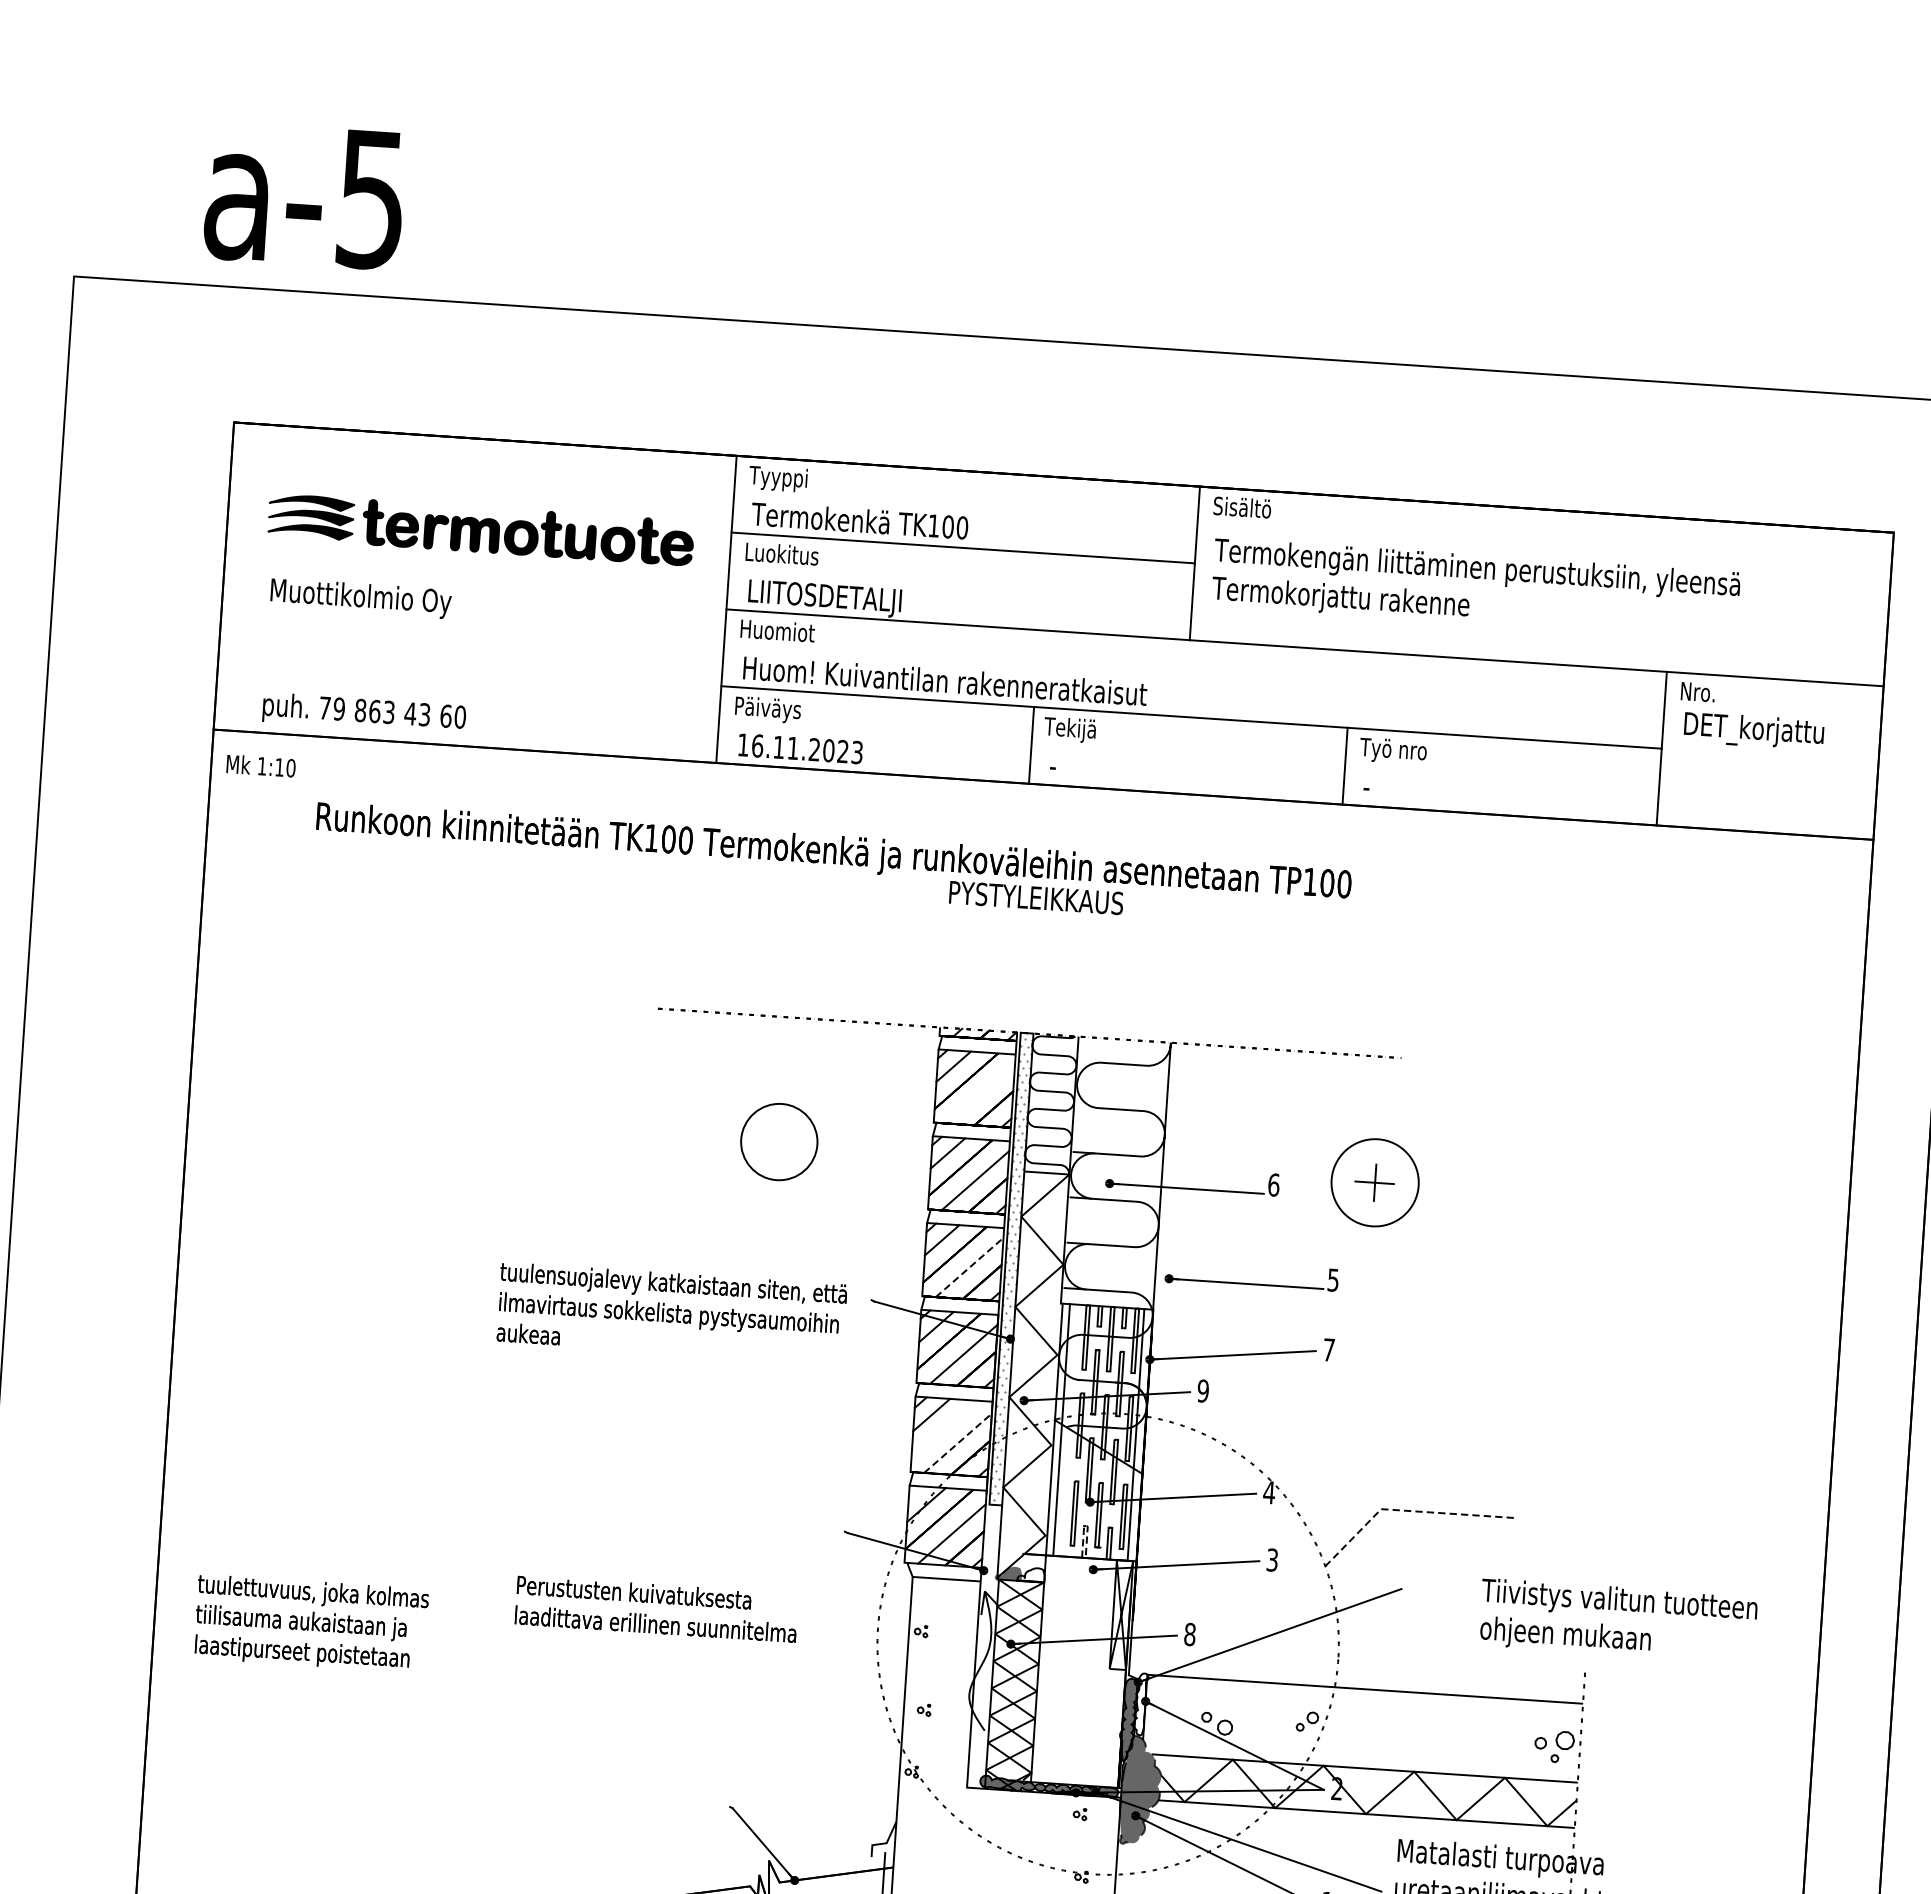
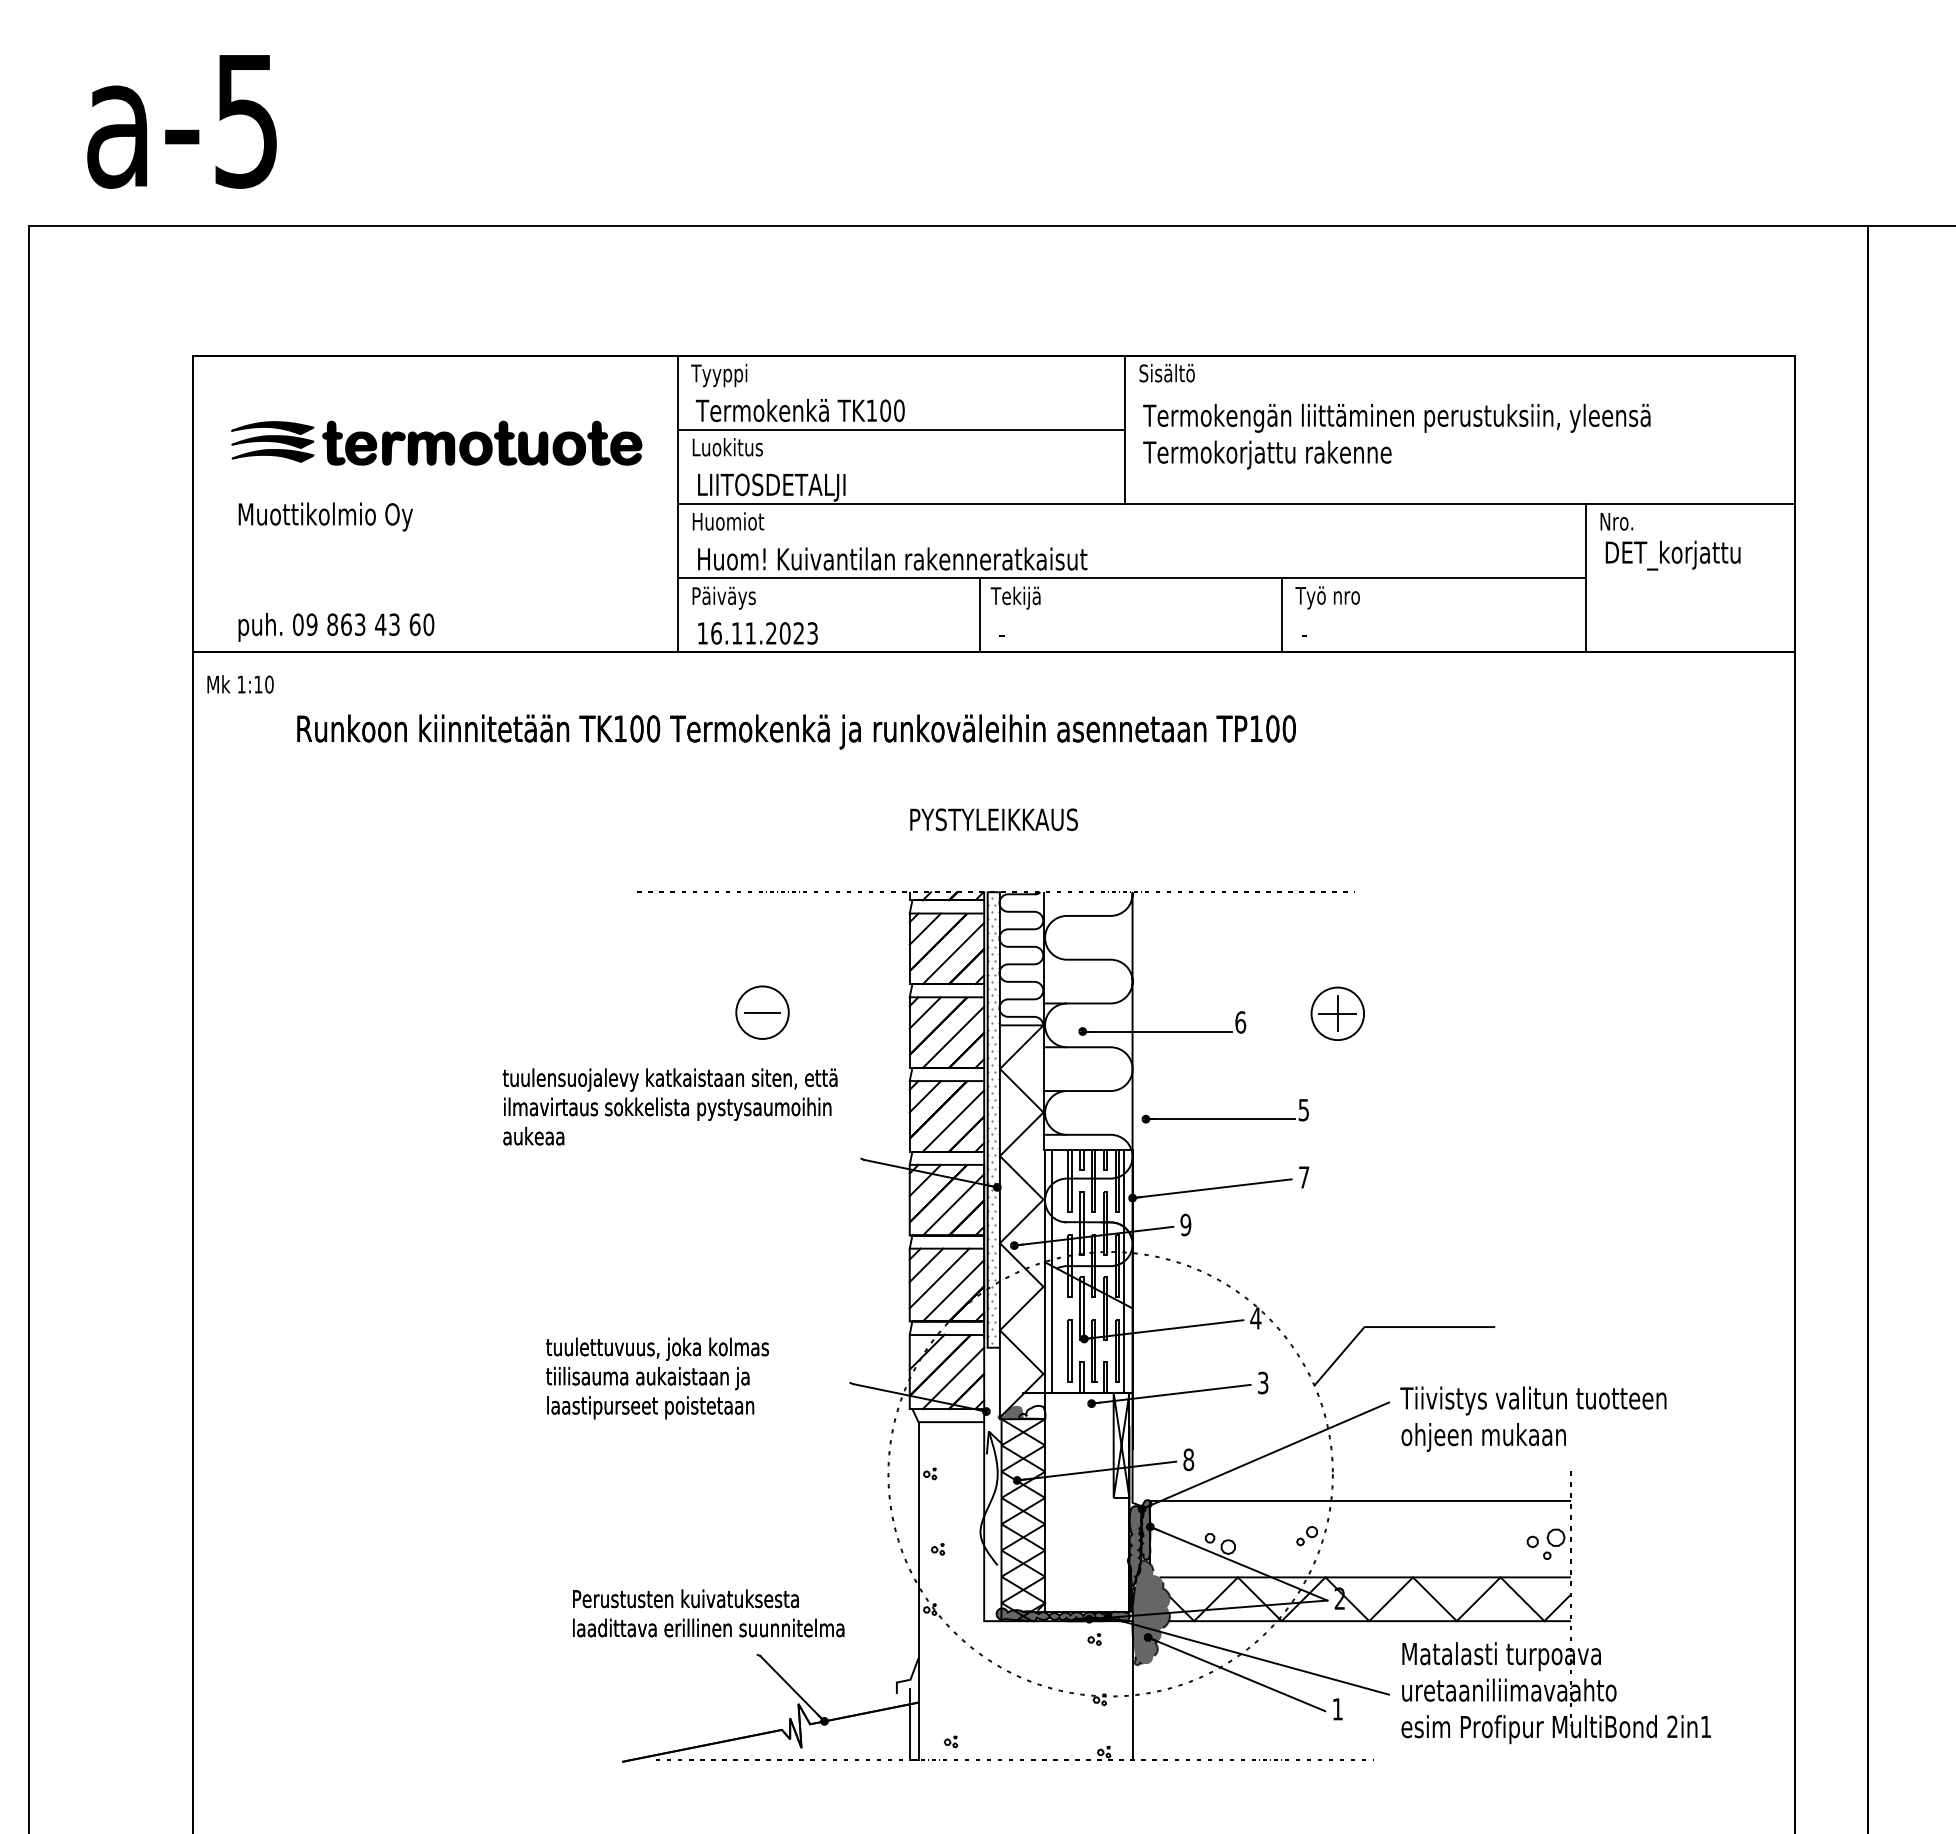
text: (304, 195) -> (181, 121), moved
text: (325, 707) -> (298, 624), 79 -> 09
text: (1035, 897) -> (993, 819), moved
line: (981, 1093) -> (953, 953), added
circle: (779, 1141) -> (762, 1012), size x0.71
line: (779, 1141) -> (762, 1012), added
circle: (1374, 1182) -> (1337, 1013), size x0.62
line: (969, 1266) -> (953, 1120), dashed -> solid
text: (671, 1312) -> (669, 1106), moved
line: (944, 1429) -> (939, 1278), added
line: (957, 1442) -> (953, 1290), dashed -> solid
line: (1408, 1511) -> (1390, 1327), dashed -> solid
line: (1085, 1526) -> (1081, 1362), dashed -> solid
text: (656, 1609) -> (708, 1613), moved
text: (1618, 1620) -> (1533, 1418), moved
text: (311, 1623) -> (657, 1378), moved
fill: (1140, 1703) -> (1145, 1529), added

